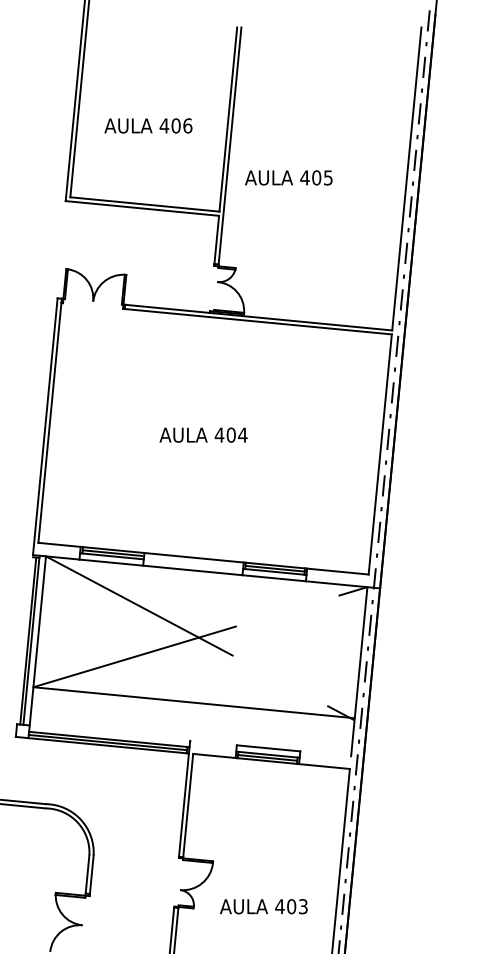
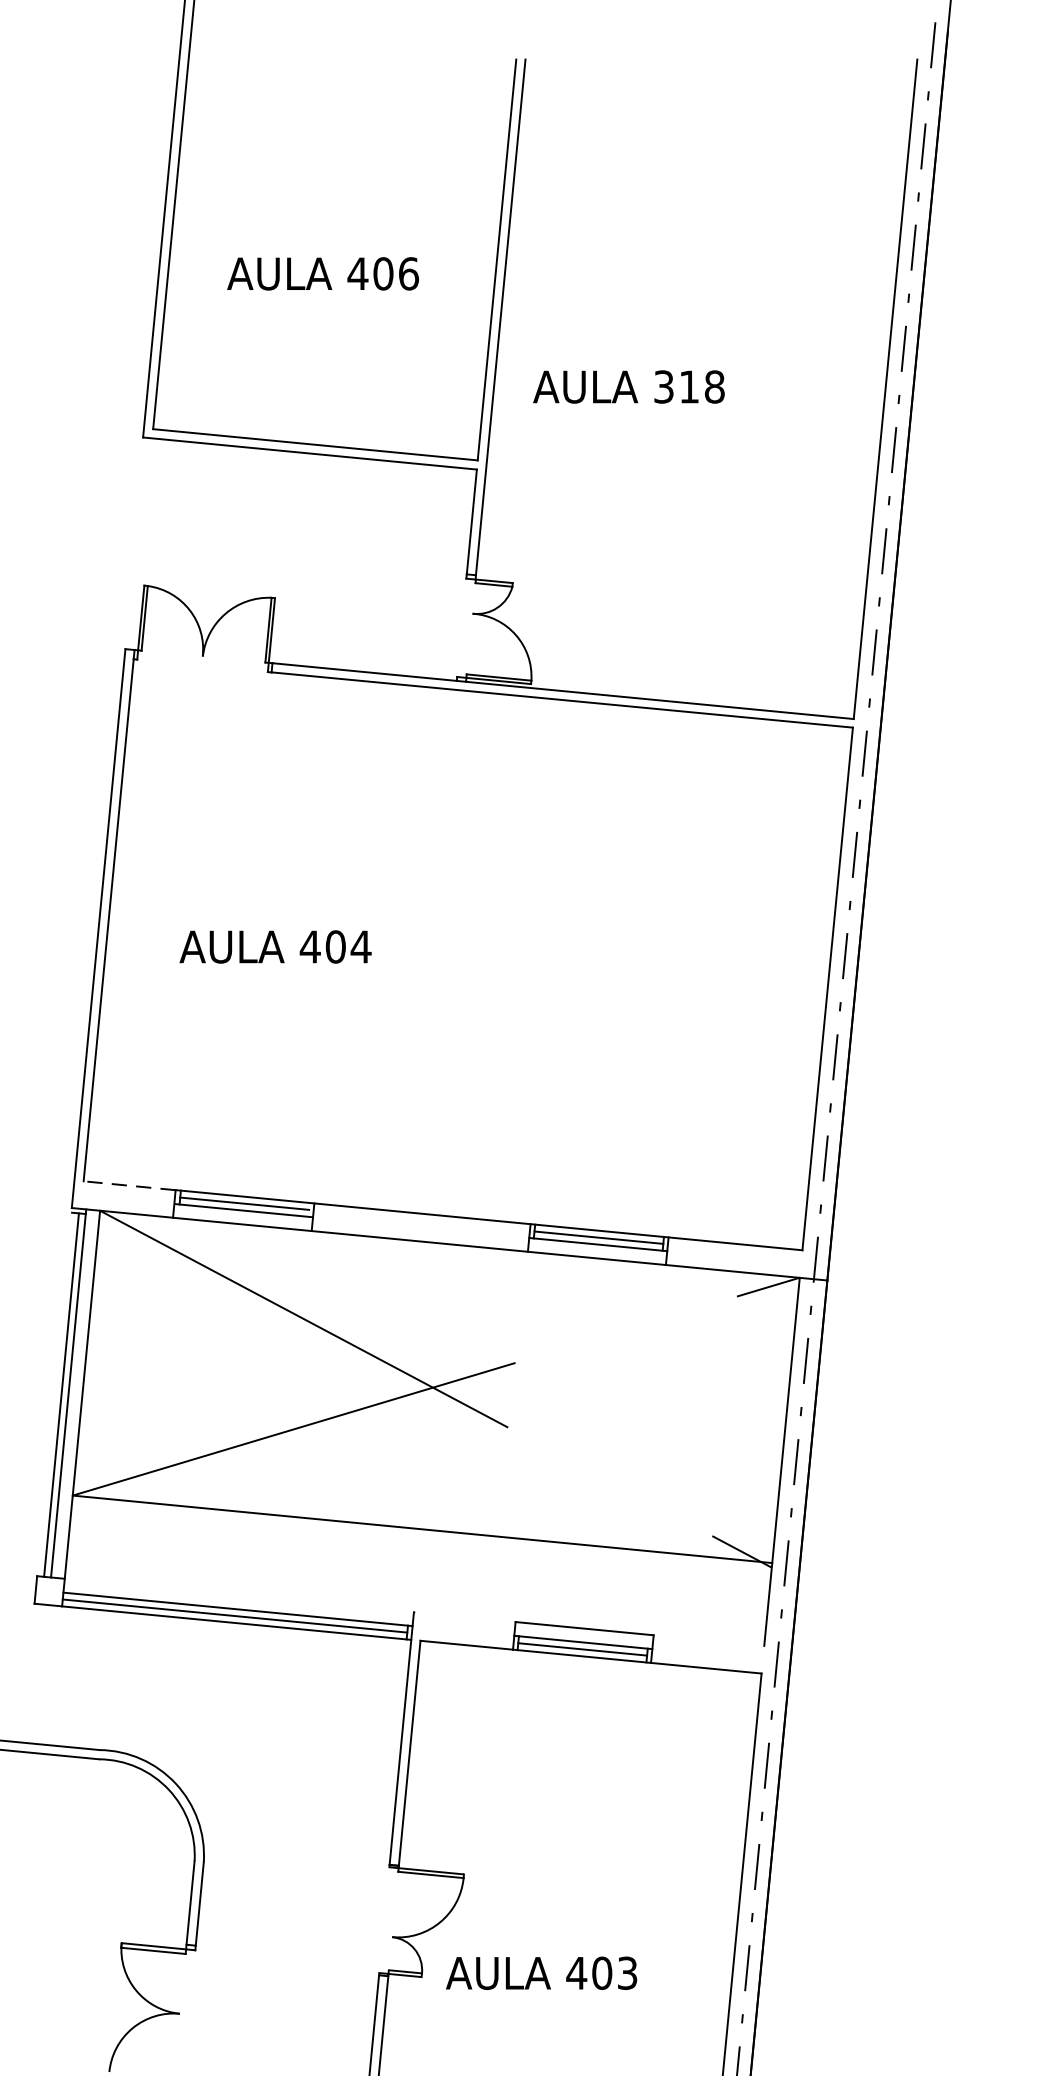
text: (316, 177) -> (688, 386), 405 -> 318
text: (203, 434) -> (275, 945), moved
line: (59, 544) -> (129, 1184), solid -> dashed
text: (263, 906) -> (540, 1972), moved

